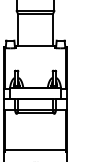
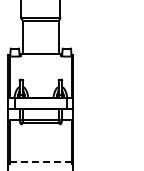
line: (35, 149) -> (40, 161), solid -> dashed

